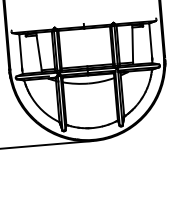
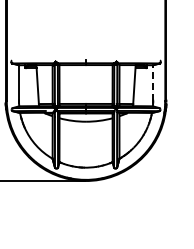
line: (150, 40) -> (153, 82), solid -> dashed

